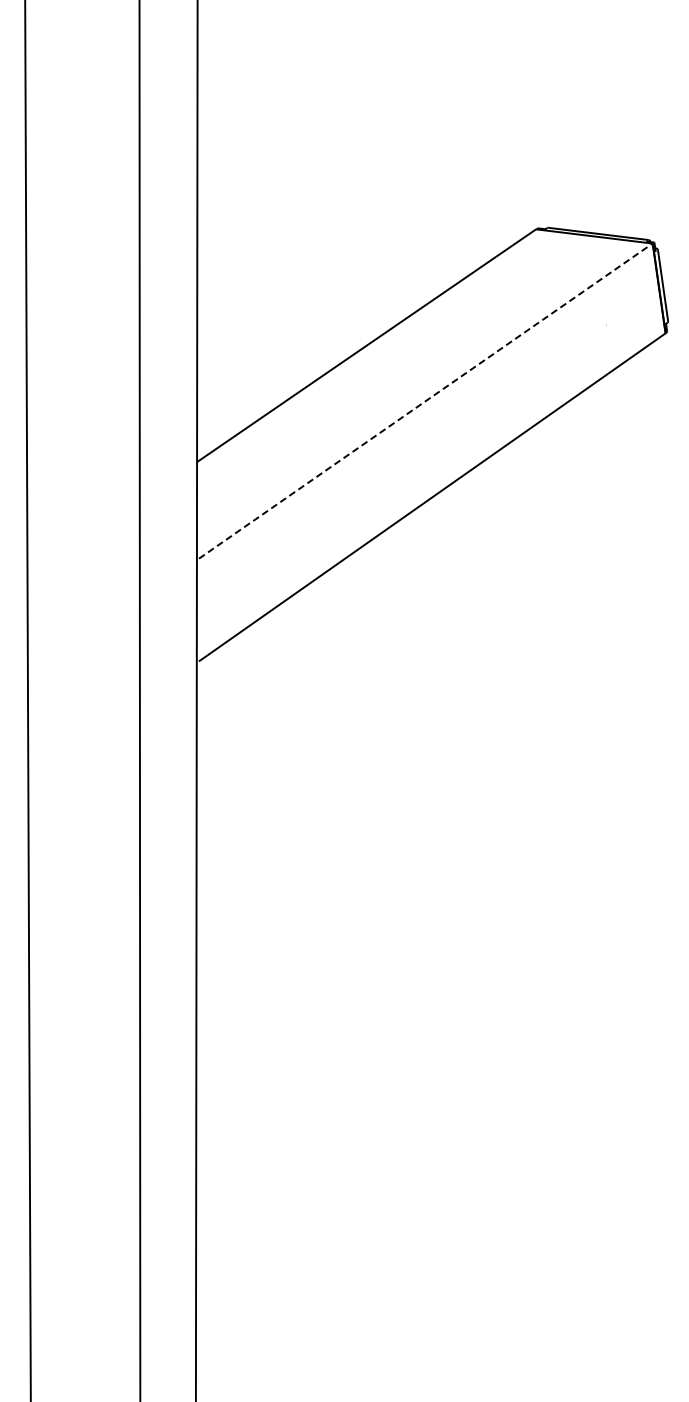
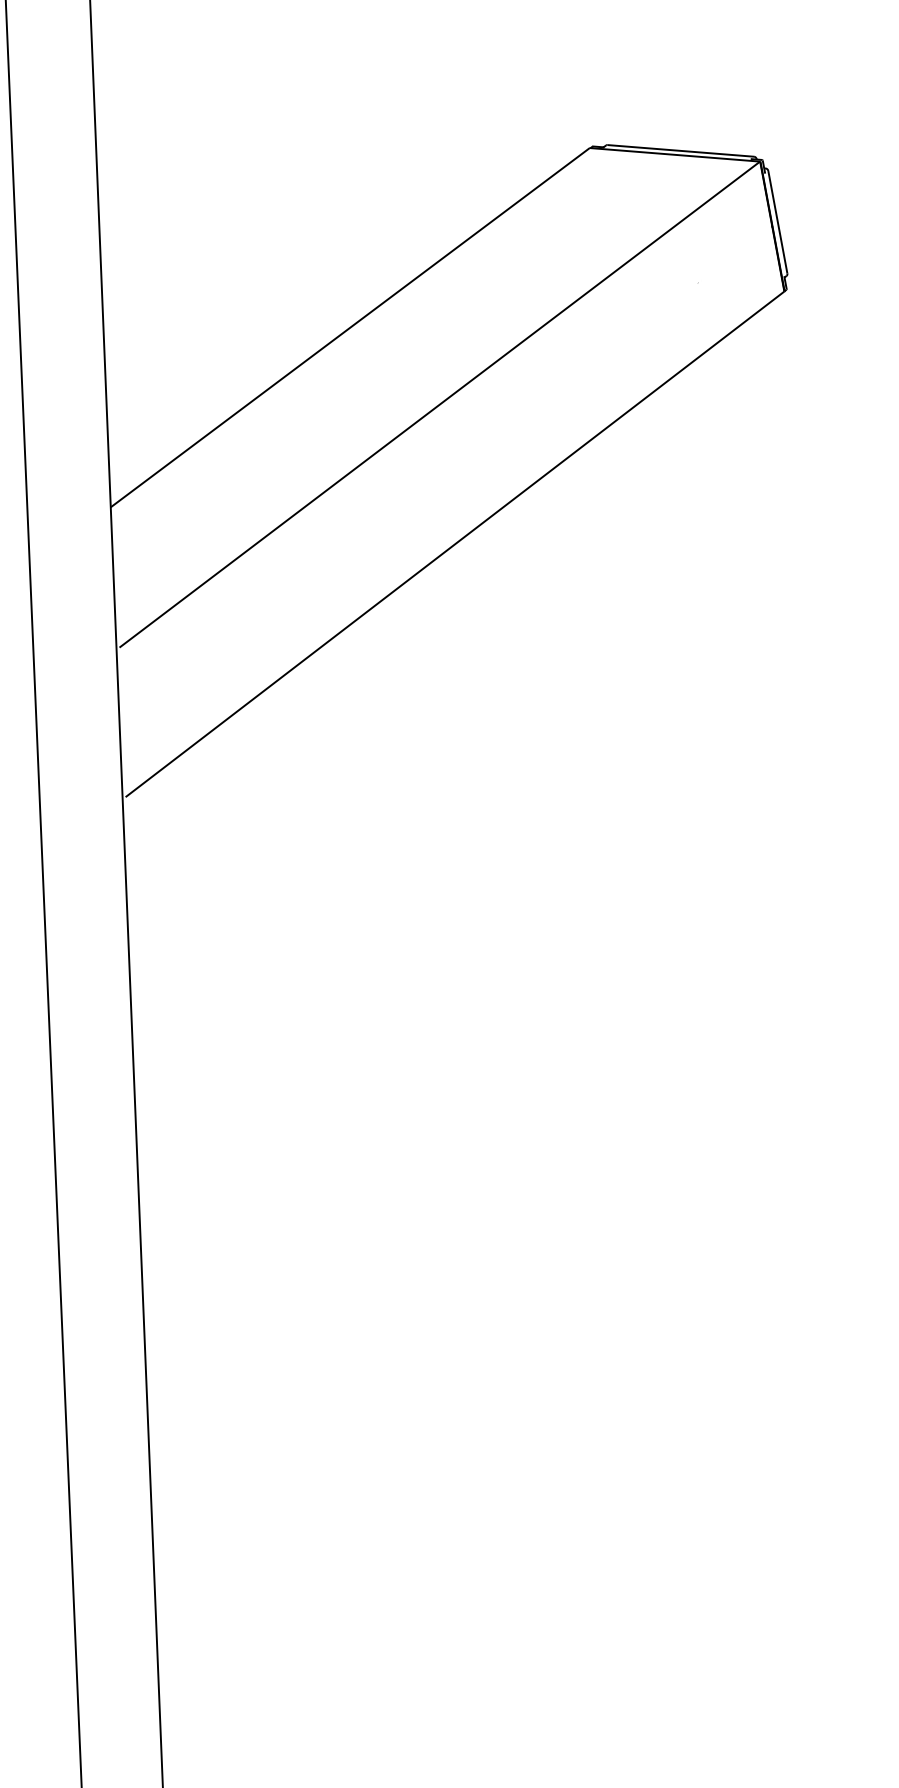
line: (426, 400) -> (440, 403), dashed -> solid

